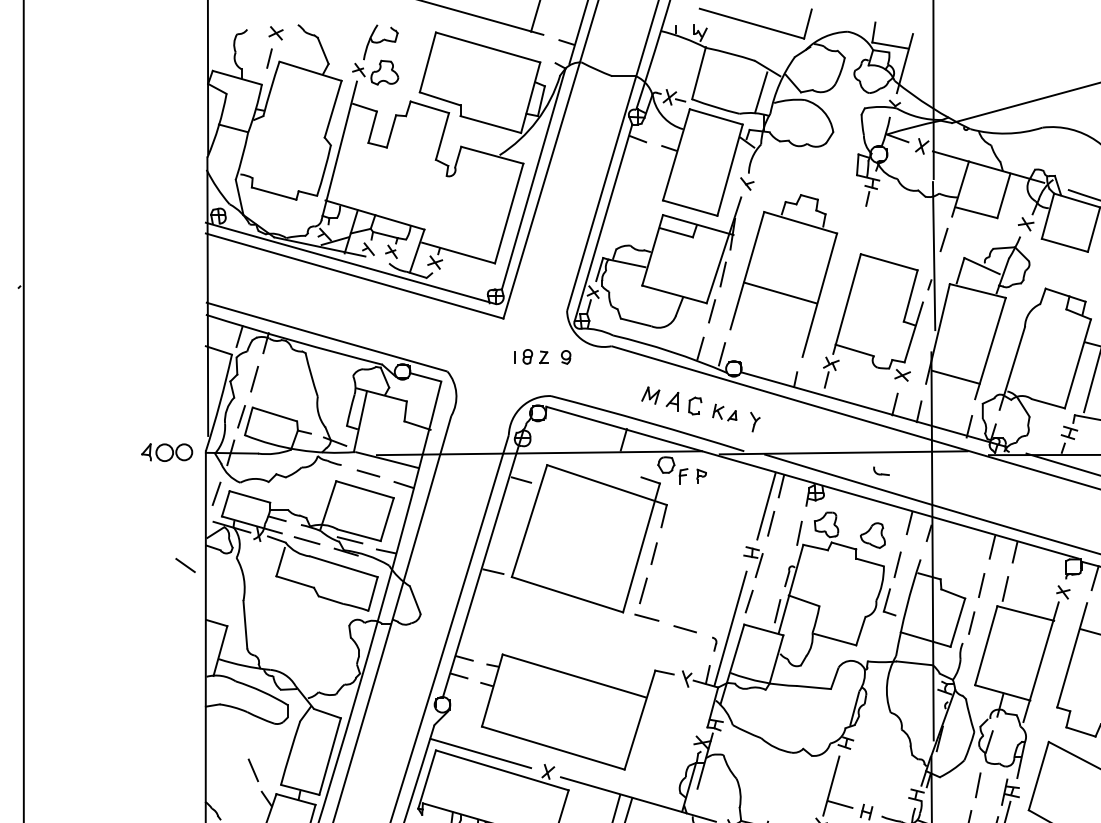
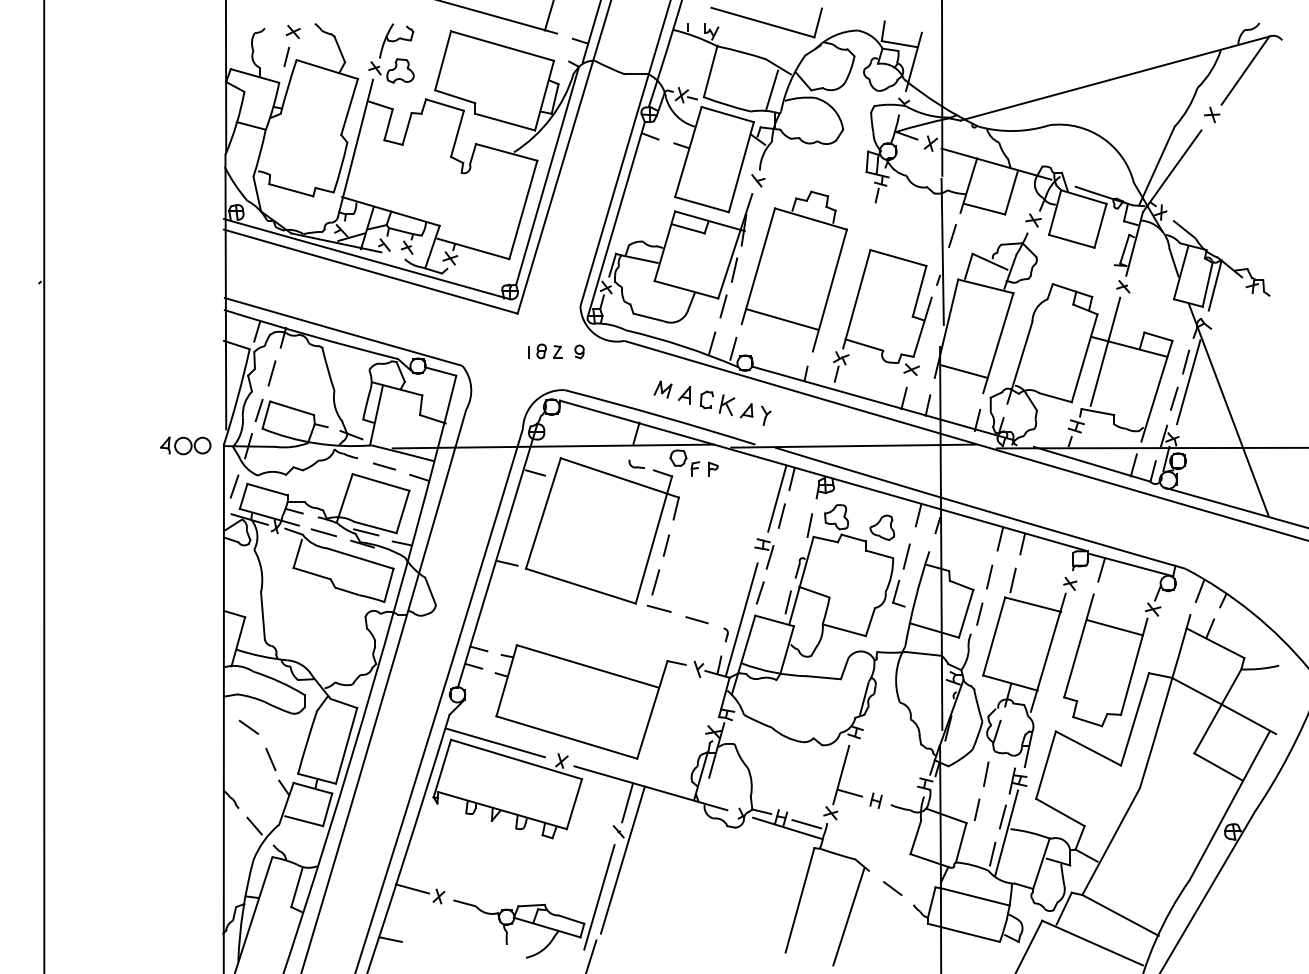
line: (779, 293) -> (781, 319), moved
part: (724, 412) -> (735, 406), size x1.43
part: (881, 470) -> (636, 463), moved
line: (185, 564) -> (248, 726), moved

